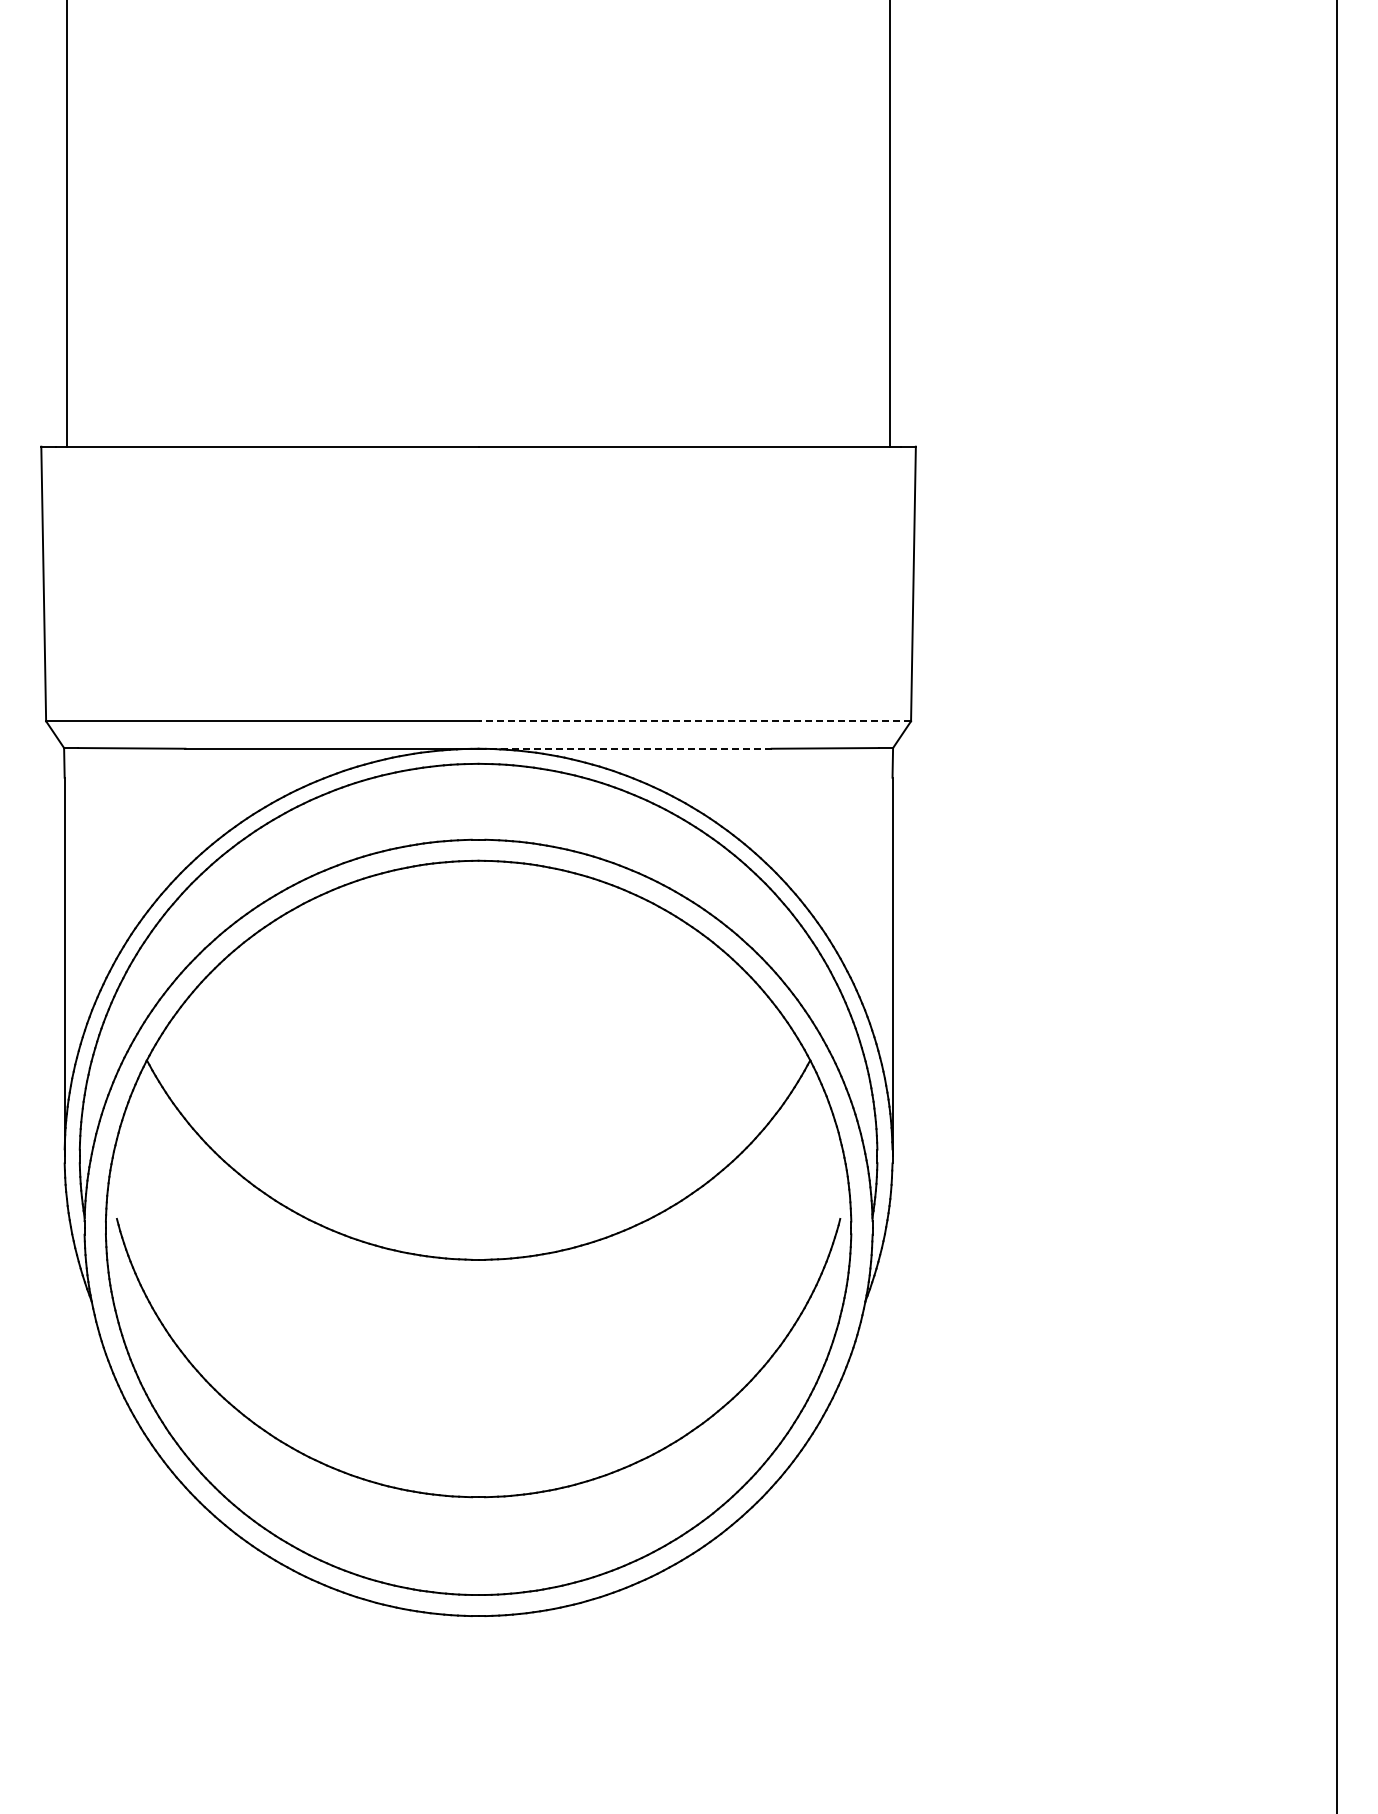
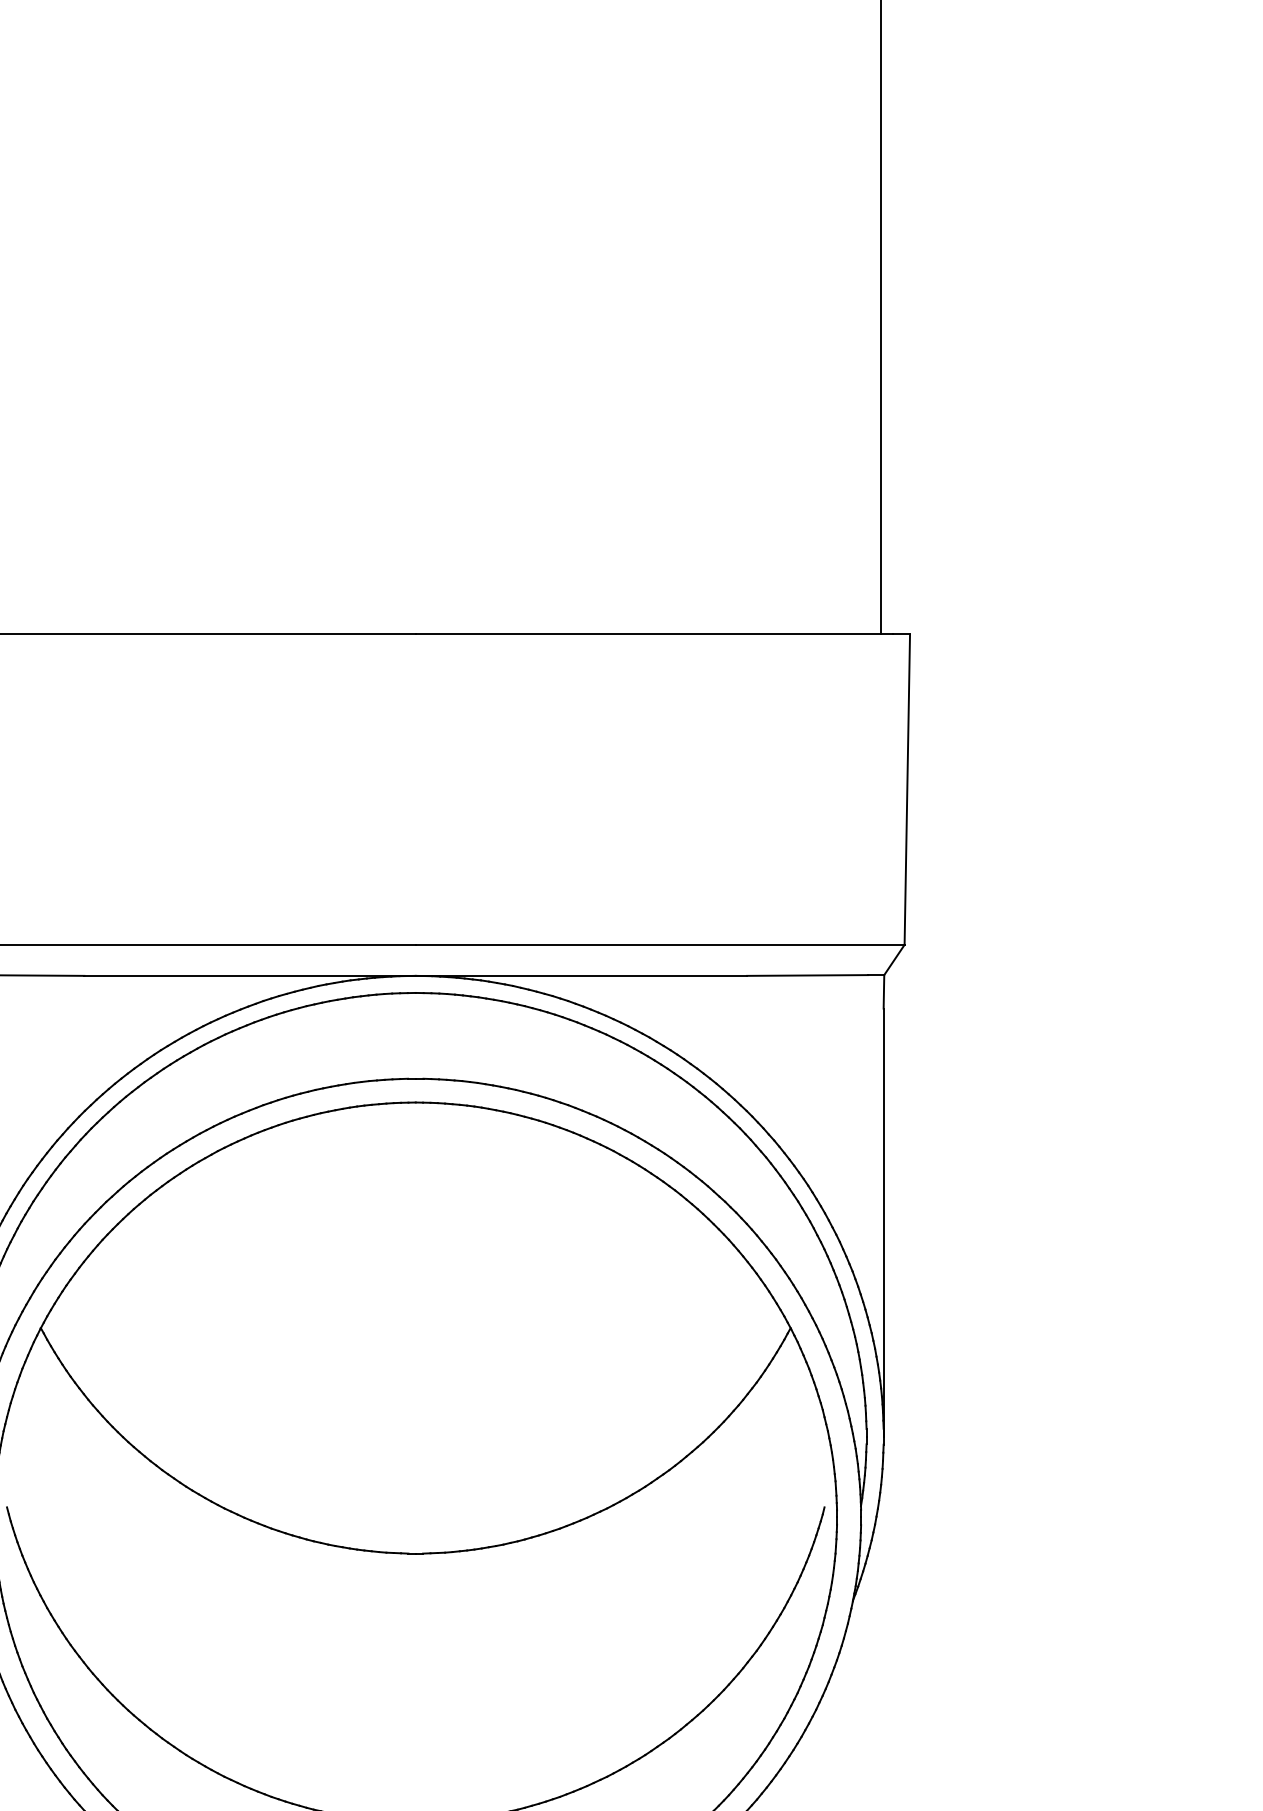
line: (694, 721) -> (659, 945), dashed -> solid
line: (625, 748) -> (581, 975), dashed -> solid

